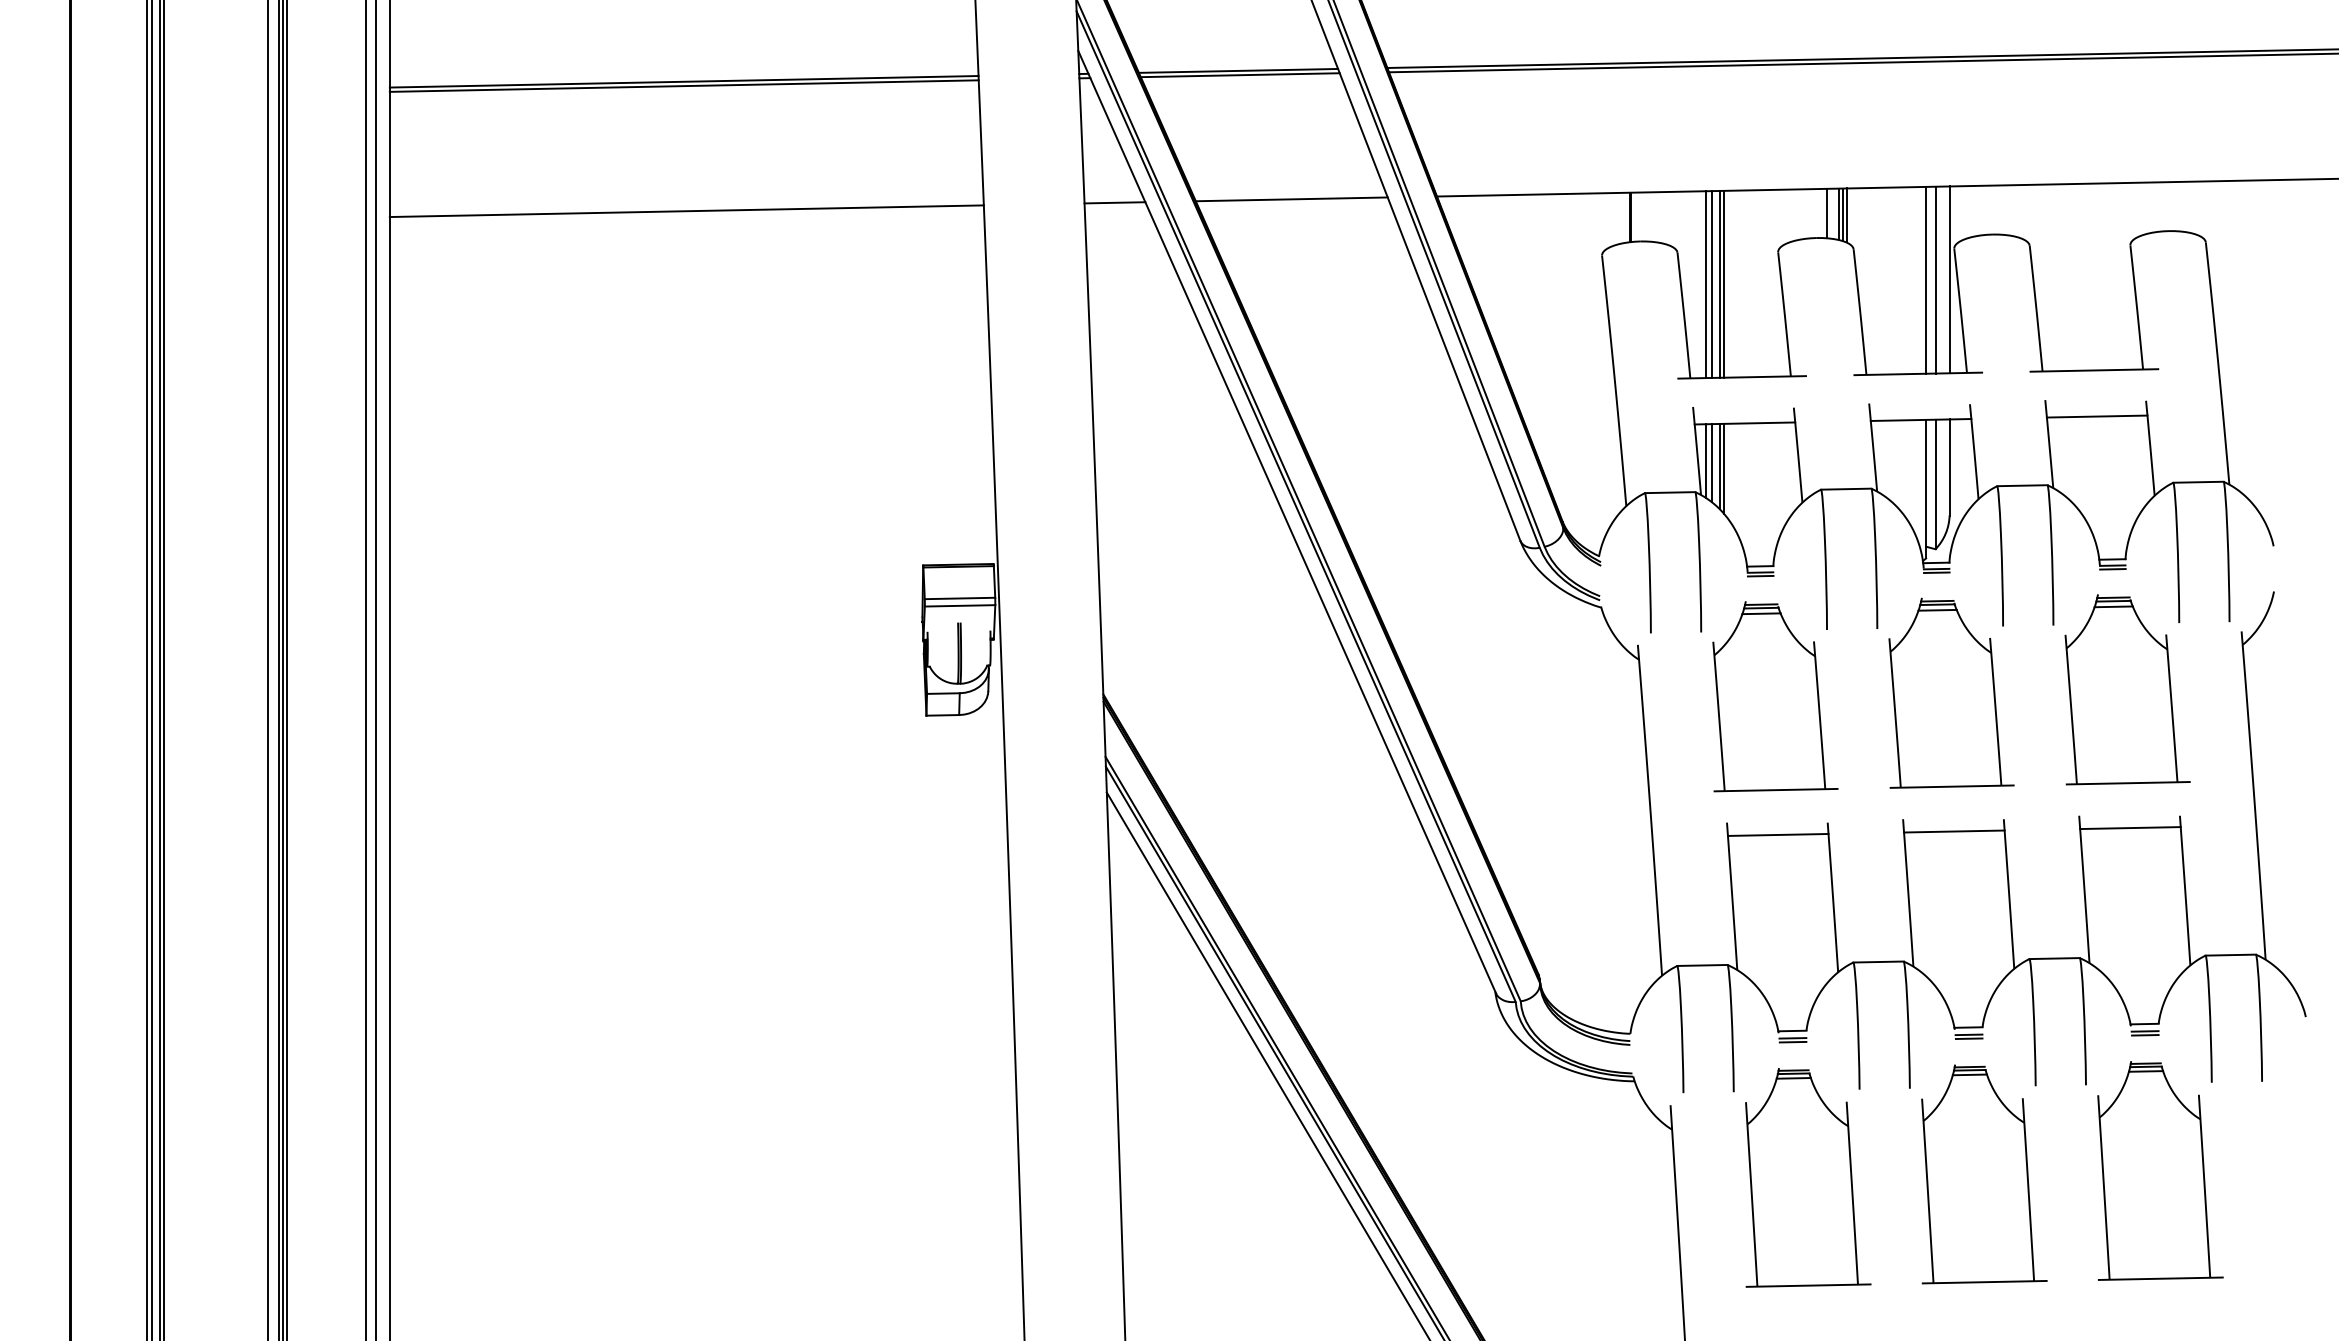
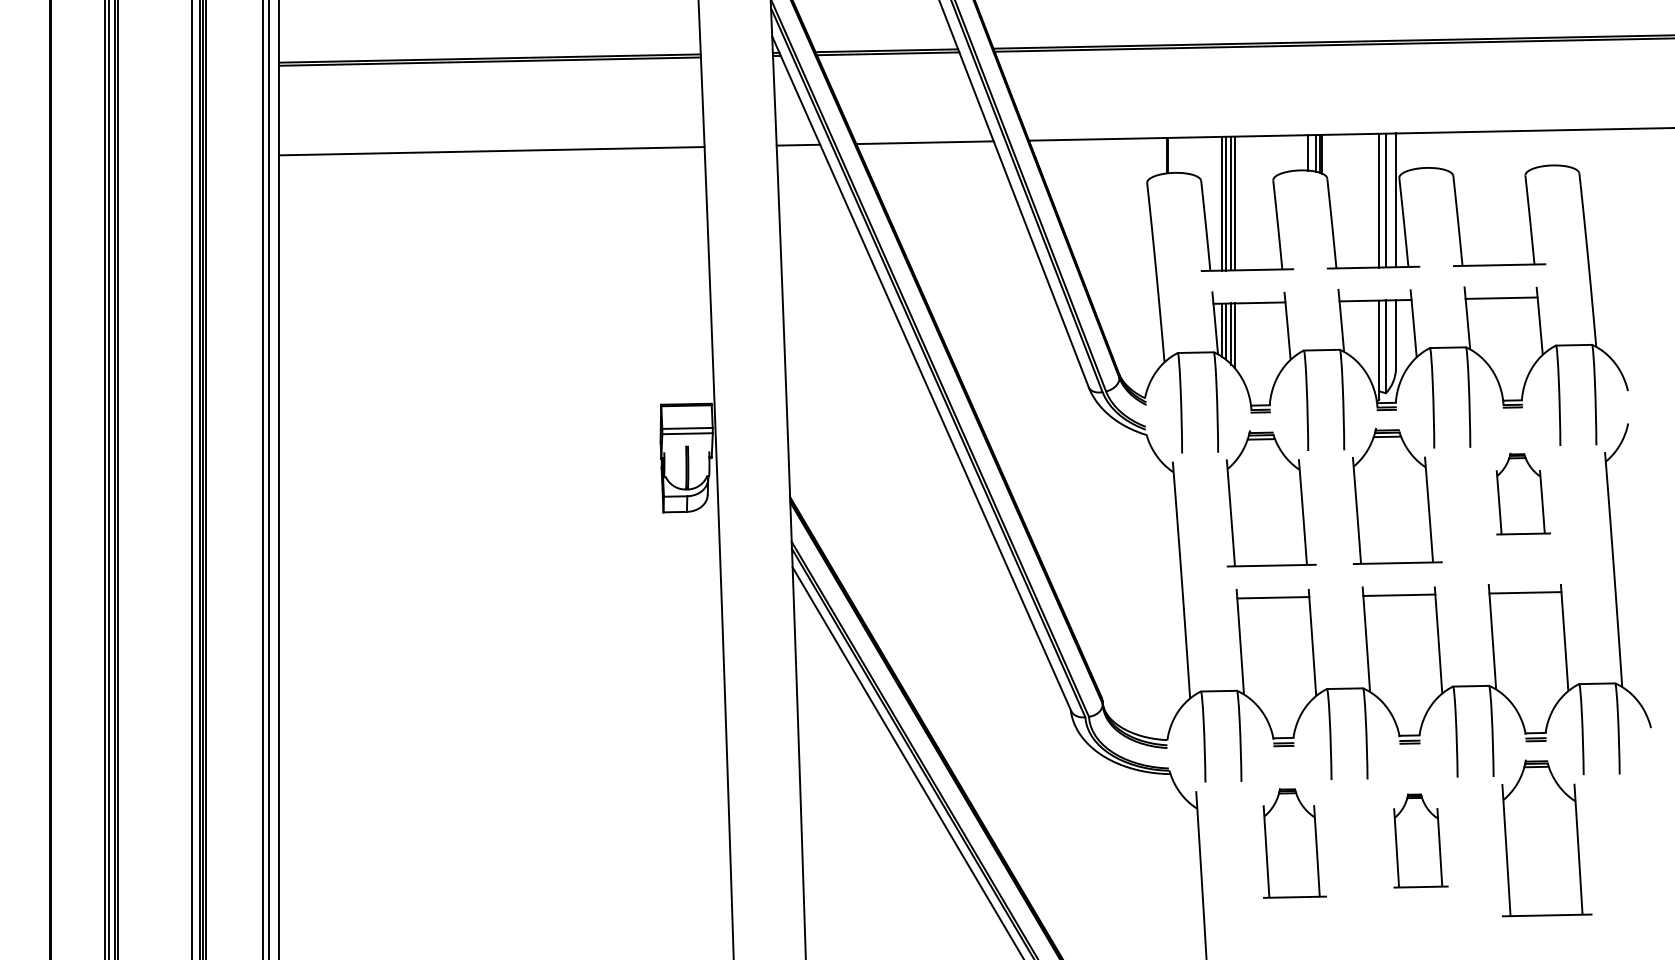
part: (2127, 689) -> (1523, 493), size x0.6
part: (1984, 1174) -> (1420, 840), size x0.6
part: (1808, 1177) -> (1294, 842), size x0.7

